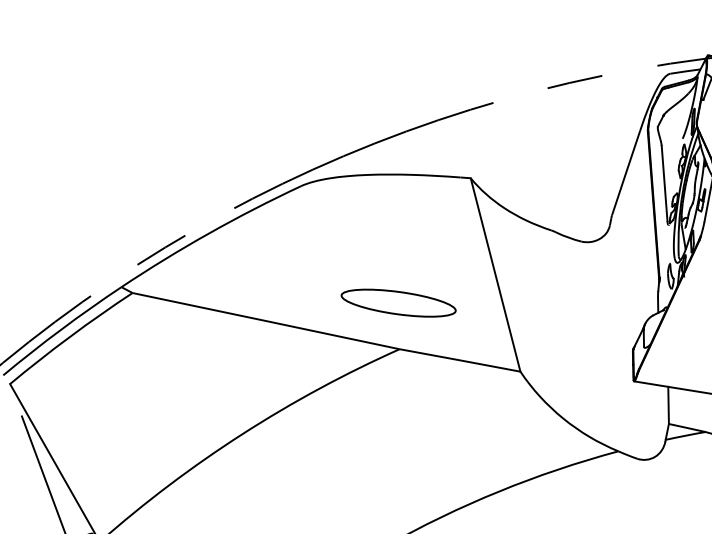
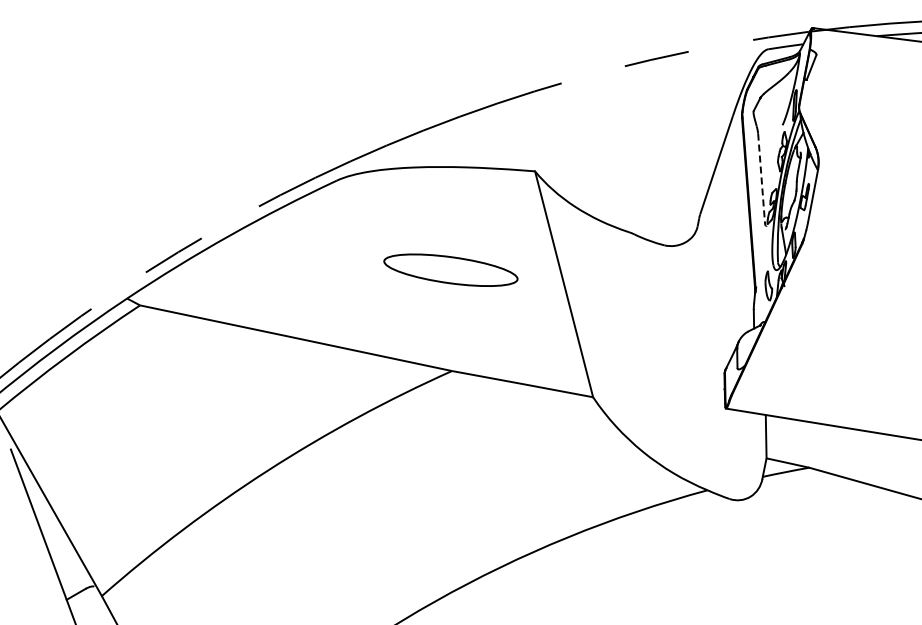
line: (664, 183) -> (761, 177), solid -> dashed
part: (398, 302) -> (450, 269), moved

